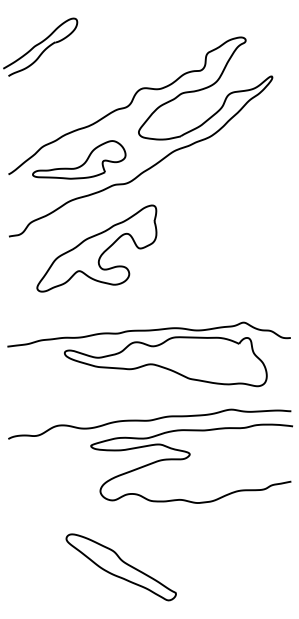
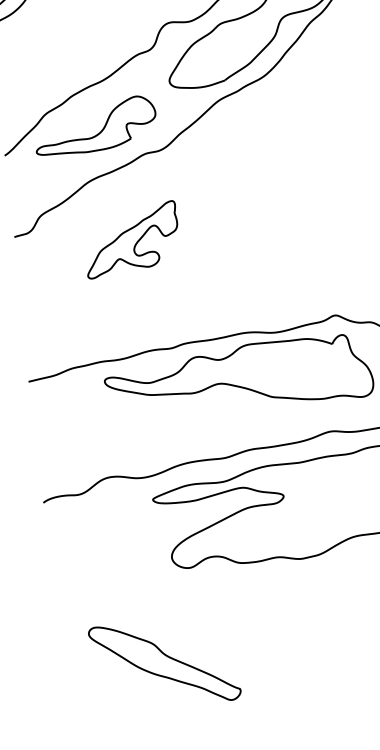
part: (96, 248) -> (131, 239), size x0.6
part: (120, 567) -> (163, 663), moved

